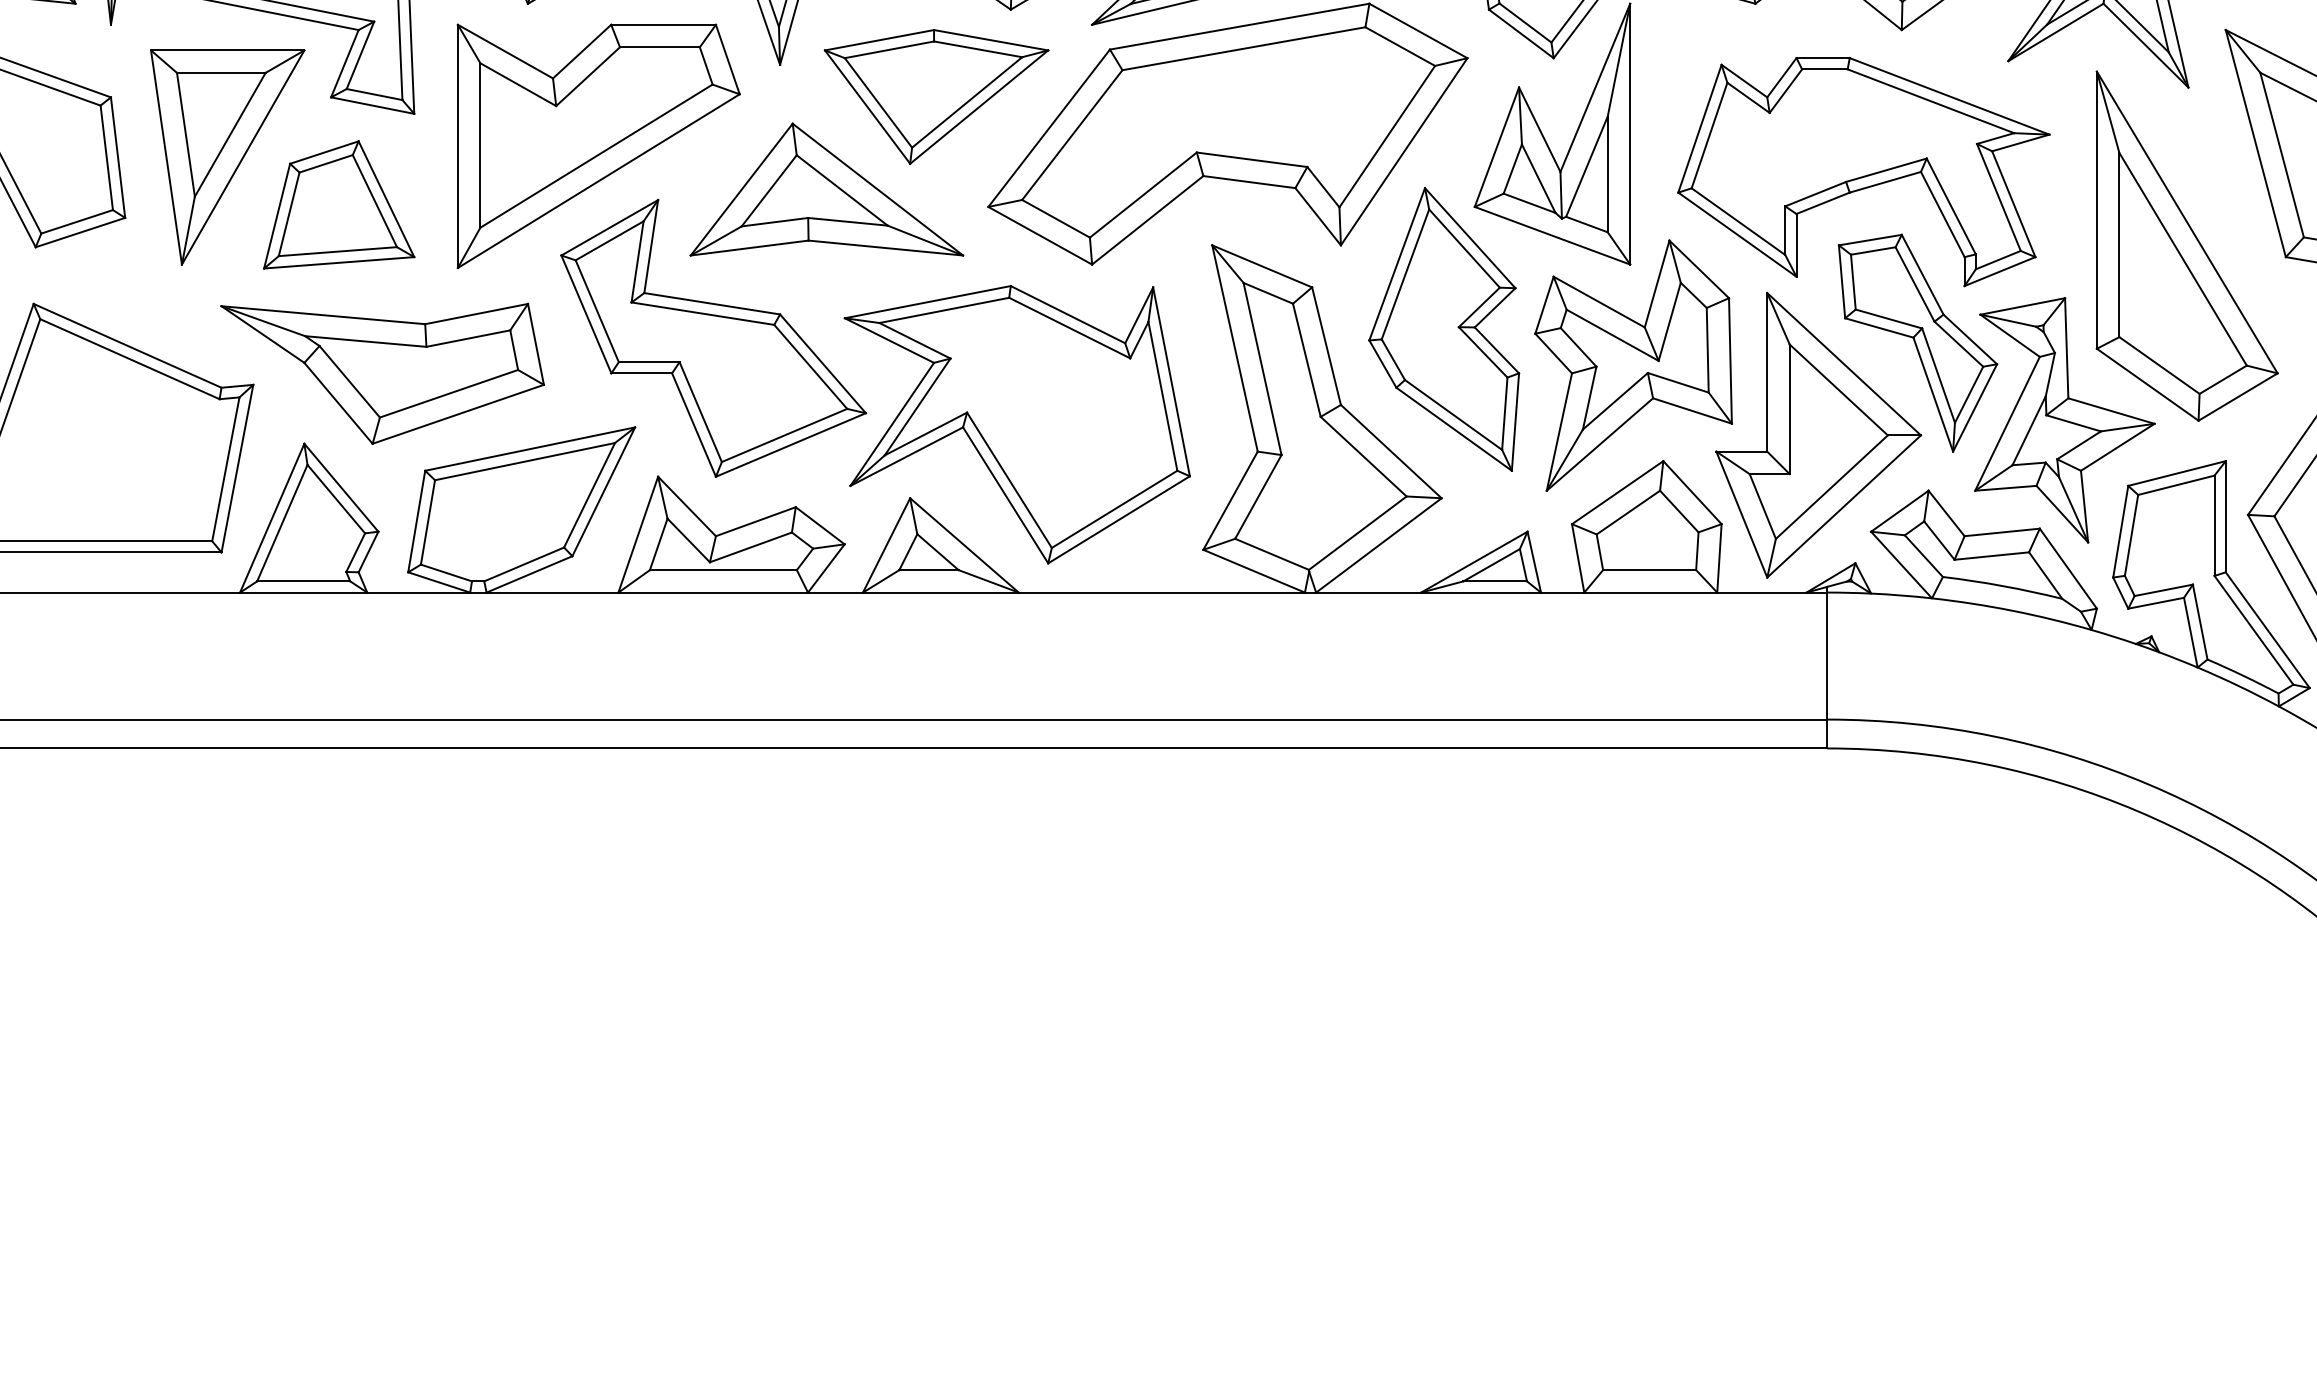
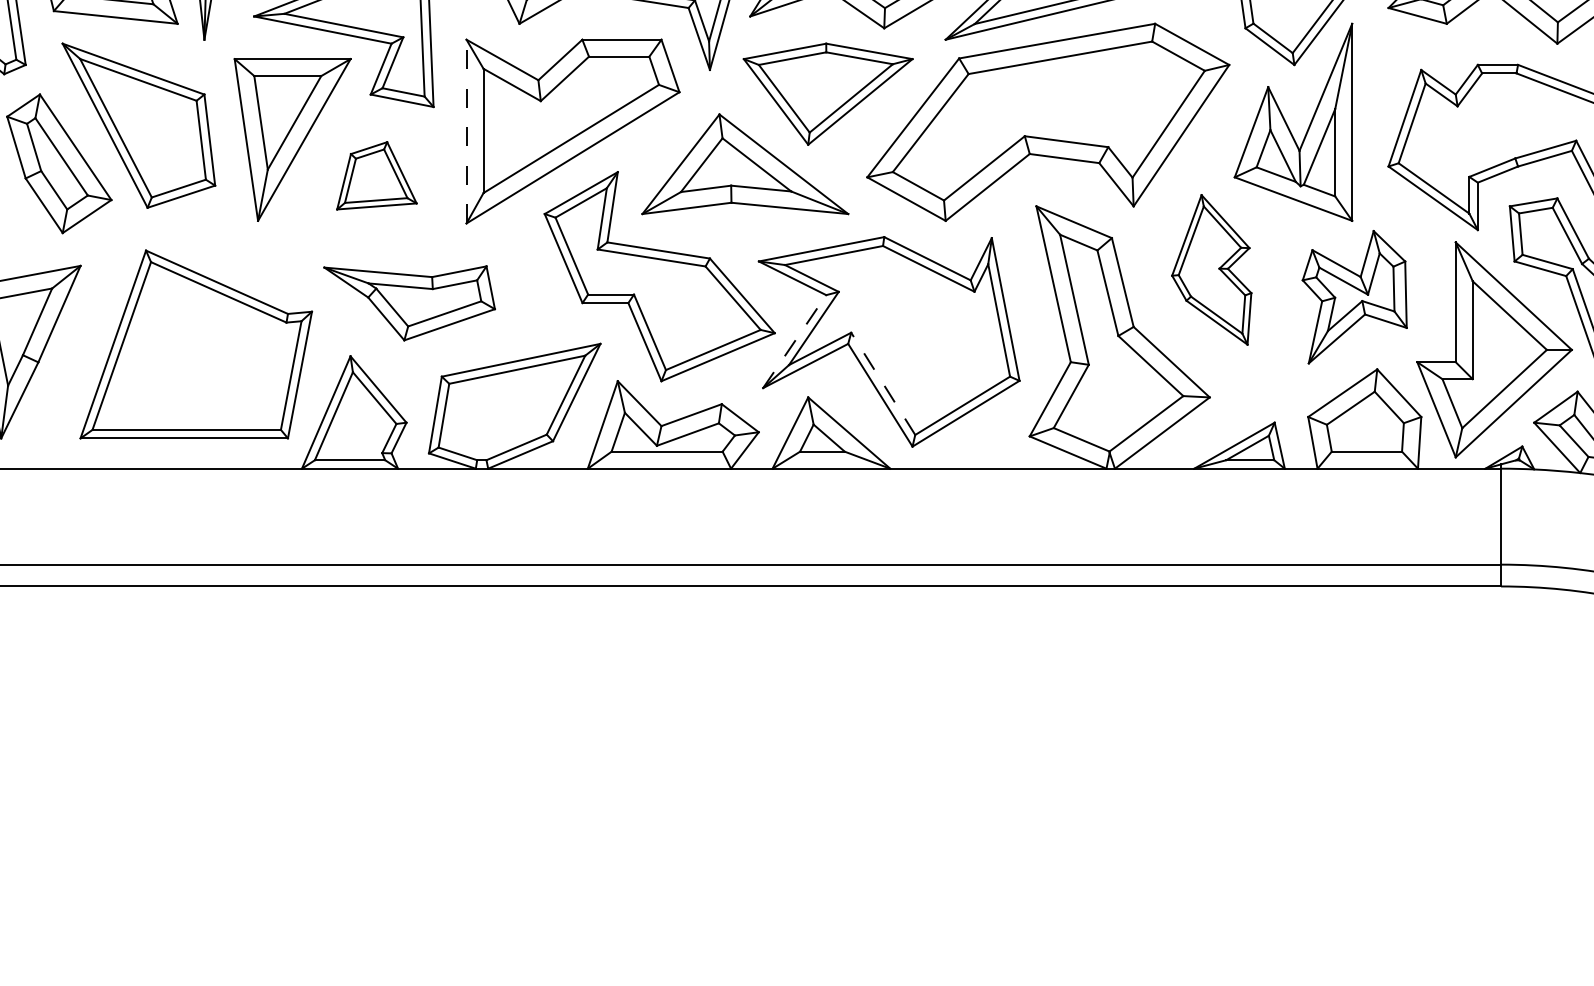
line: (457, 146) -> (466, 131), solid -> dashed
part: (339, 204) -> (377, 175), size x0.7
part: (1444, 329) -> (1211, 269), size x0.7
part: (1633, 365) -> (1354, 297), size x0.7
part: (382, 373) -> (409, 303), size x0.7
line: (892, 423) -> (794, 340), solid -> dashed
line: (1009, 480) -> (883, 384), solid -> dashed

